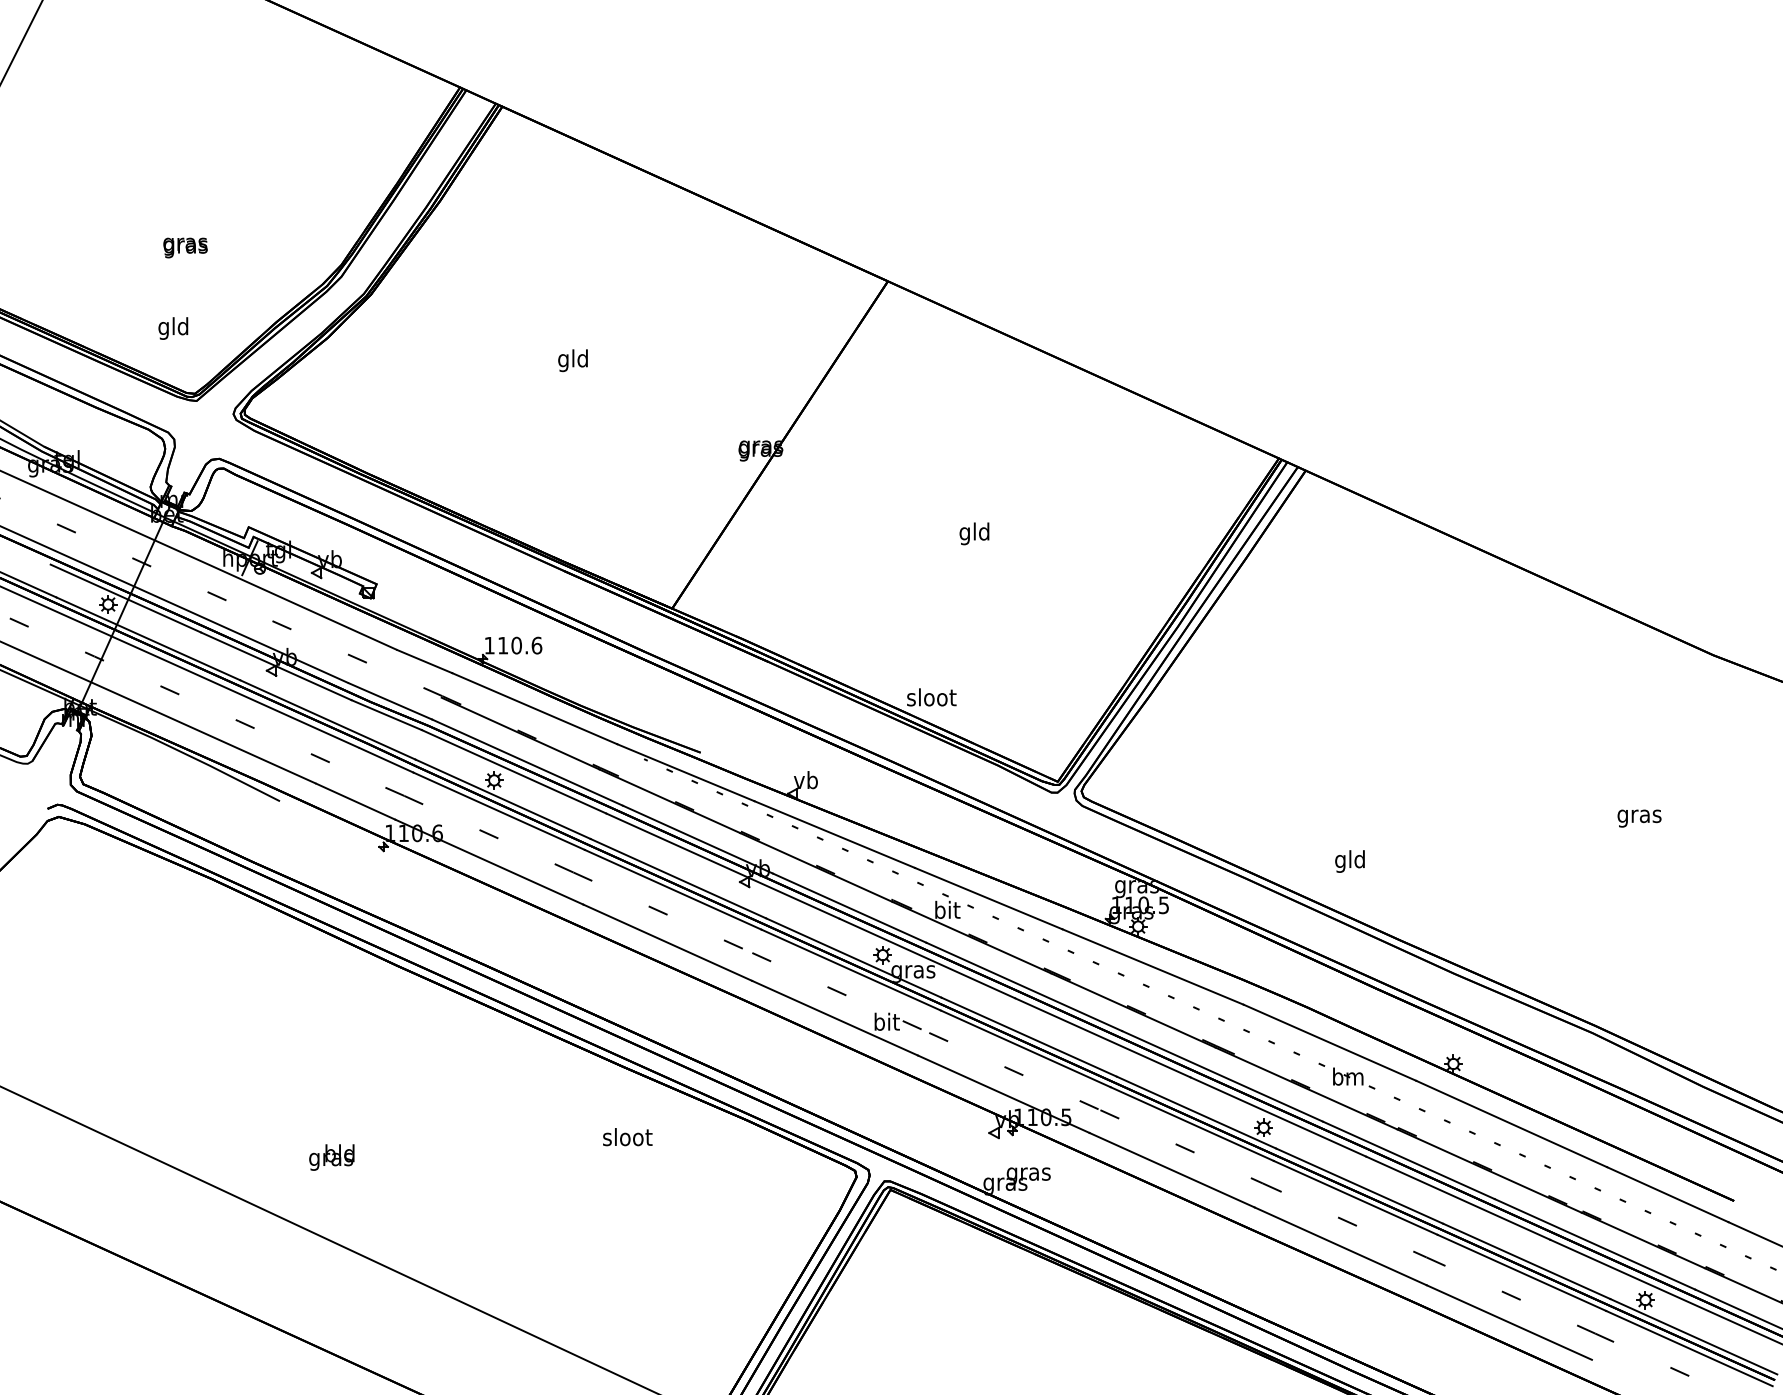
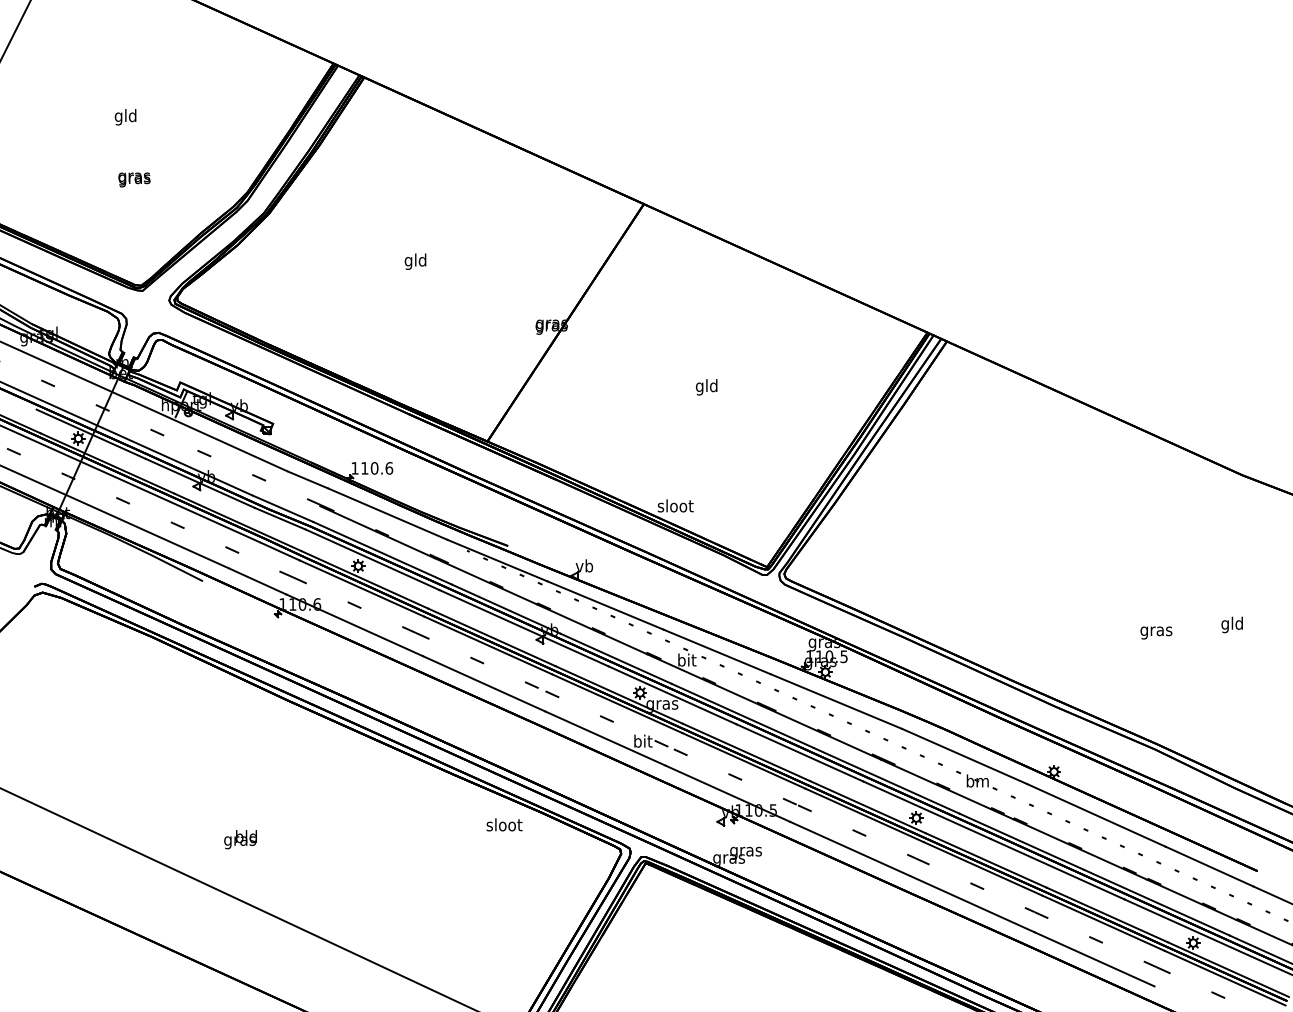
text: (173, 328) -> (125, 117), moved
text: (1639, 818) -> (1156, 632), moved
text: (1349, 861) -> (1231, 624), moved
text: (627, 1137) -> (504, 825), moved

